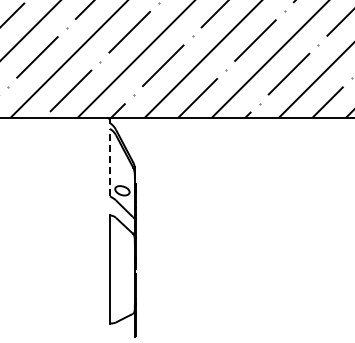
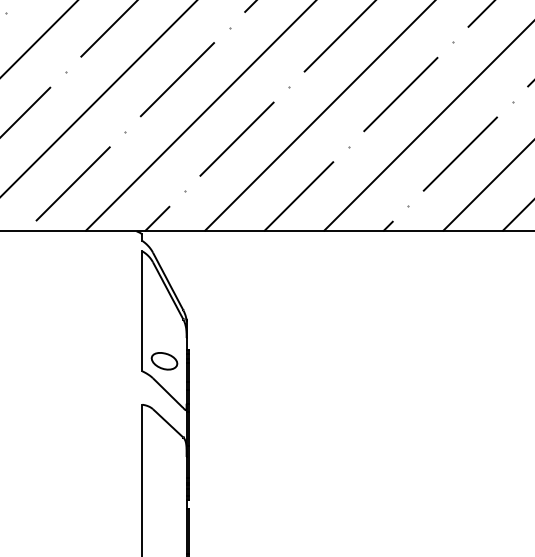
line: (109, 162) -> (141, 311), dashed -> solid

